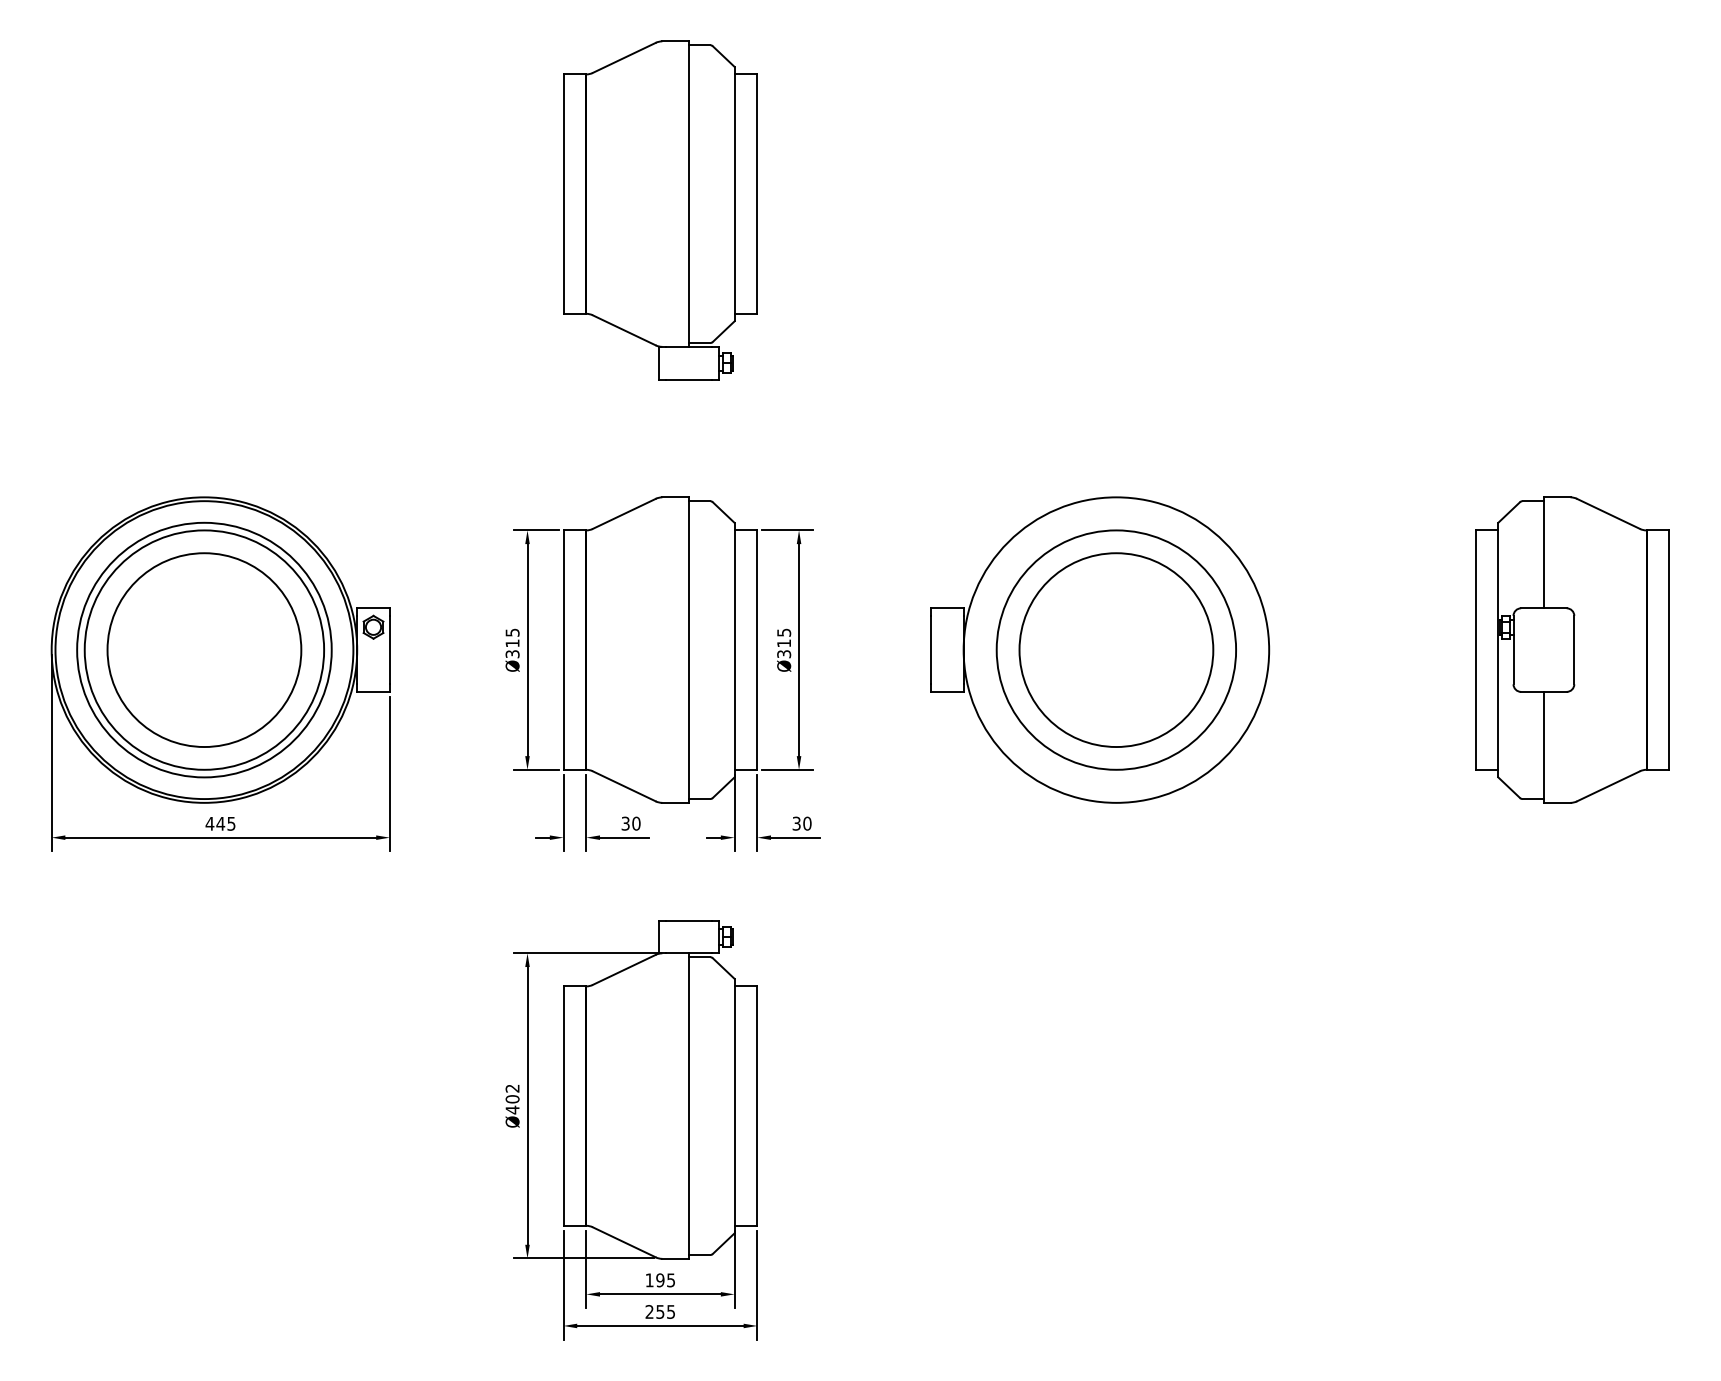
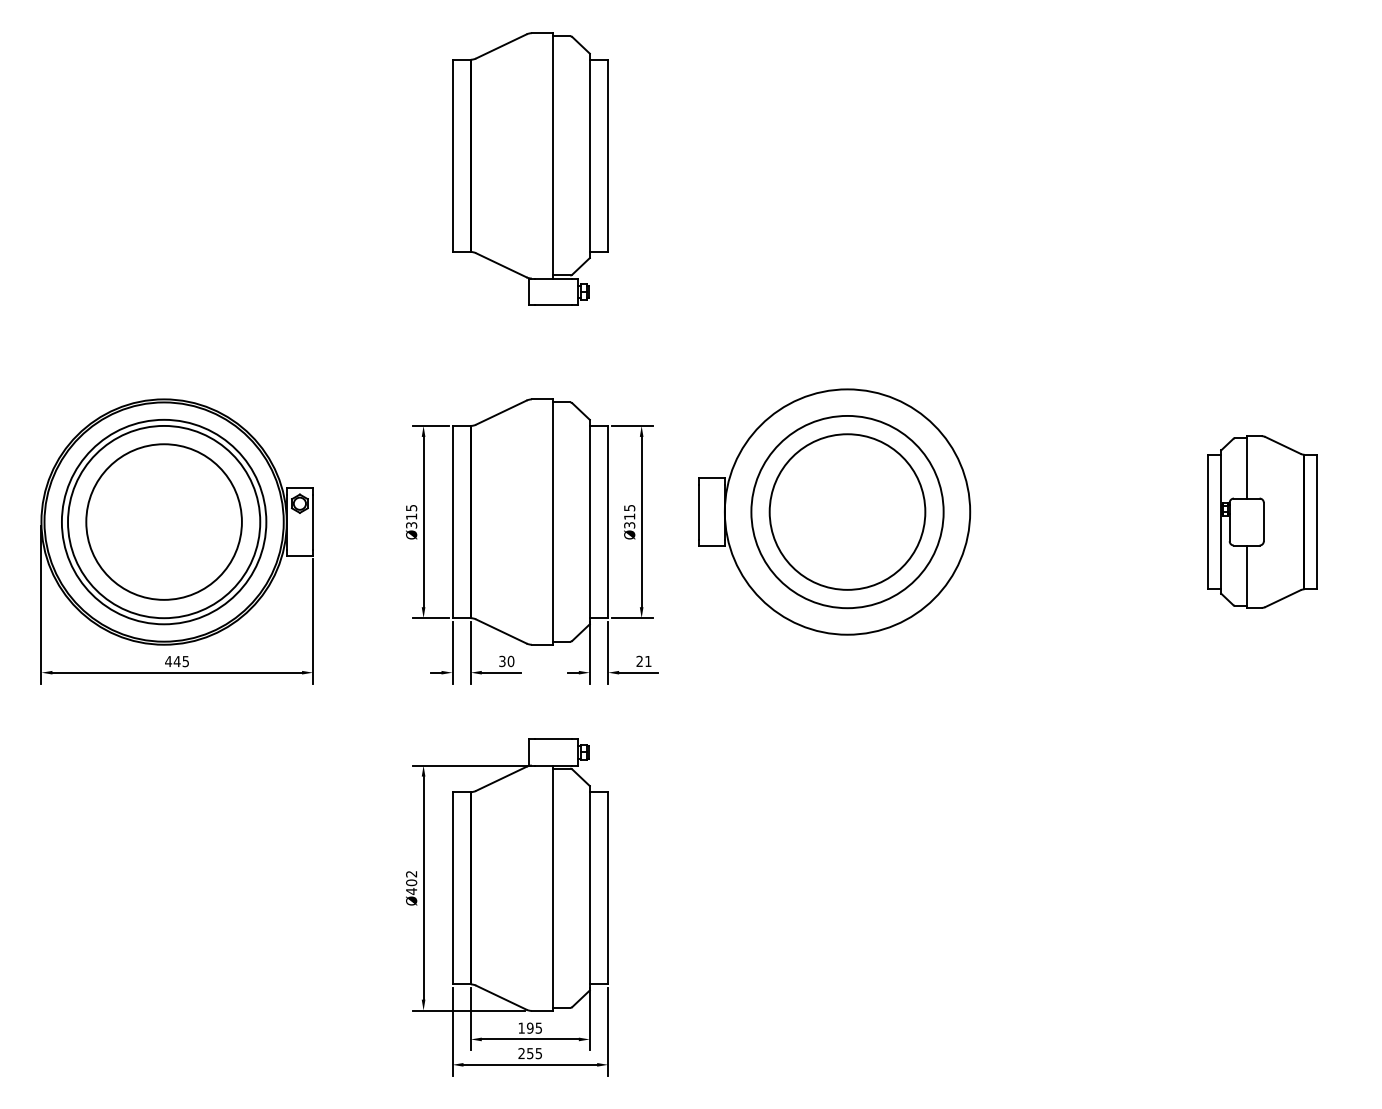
part: (1100, 649) -> (834, 511), moved
part: (1572, 649) -> (1262, 521), size x0.7
text: (801, 823) -> (643, 661), 30 -> 21

